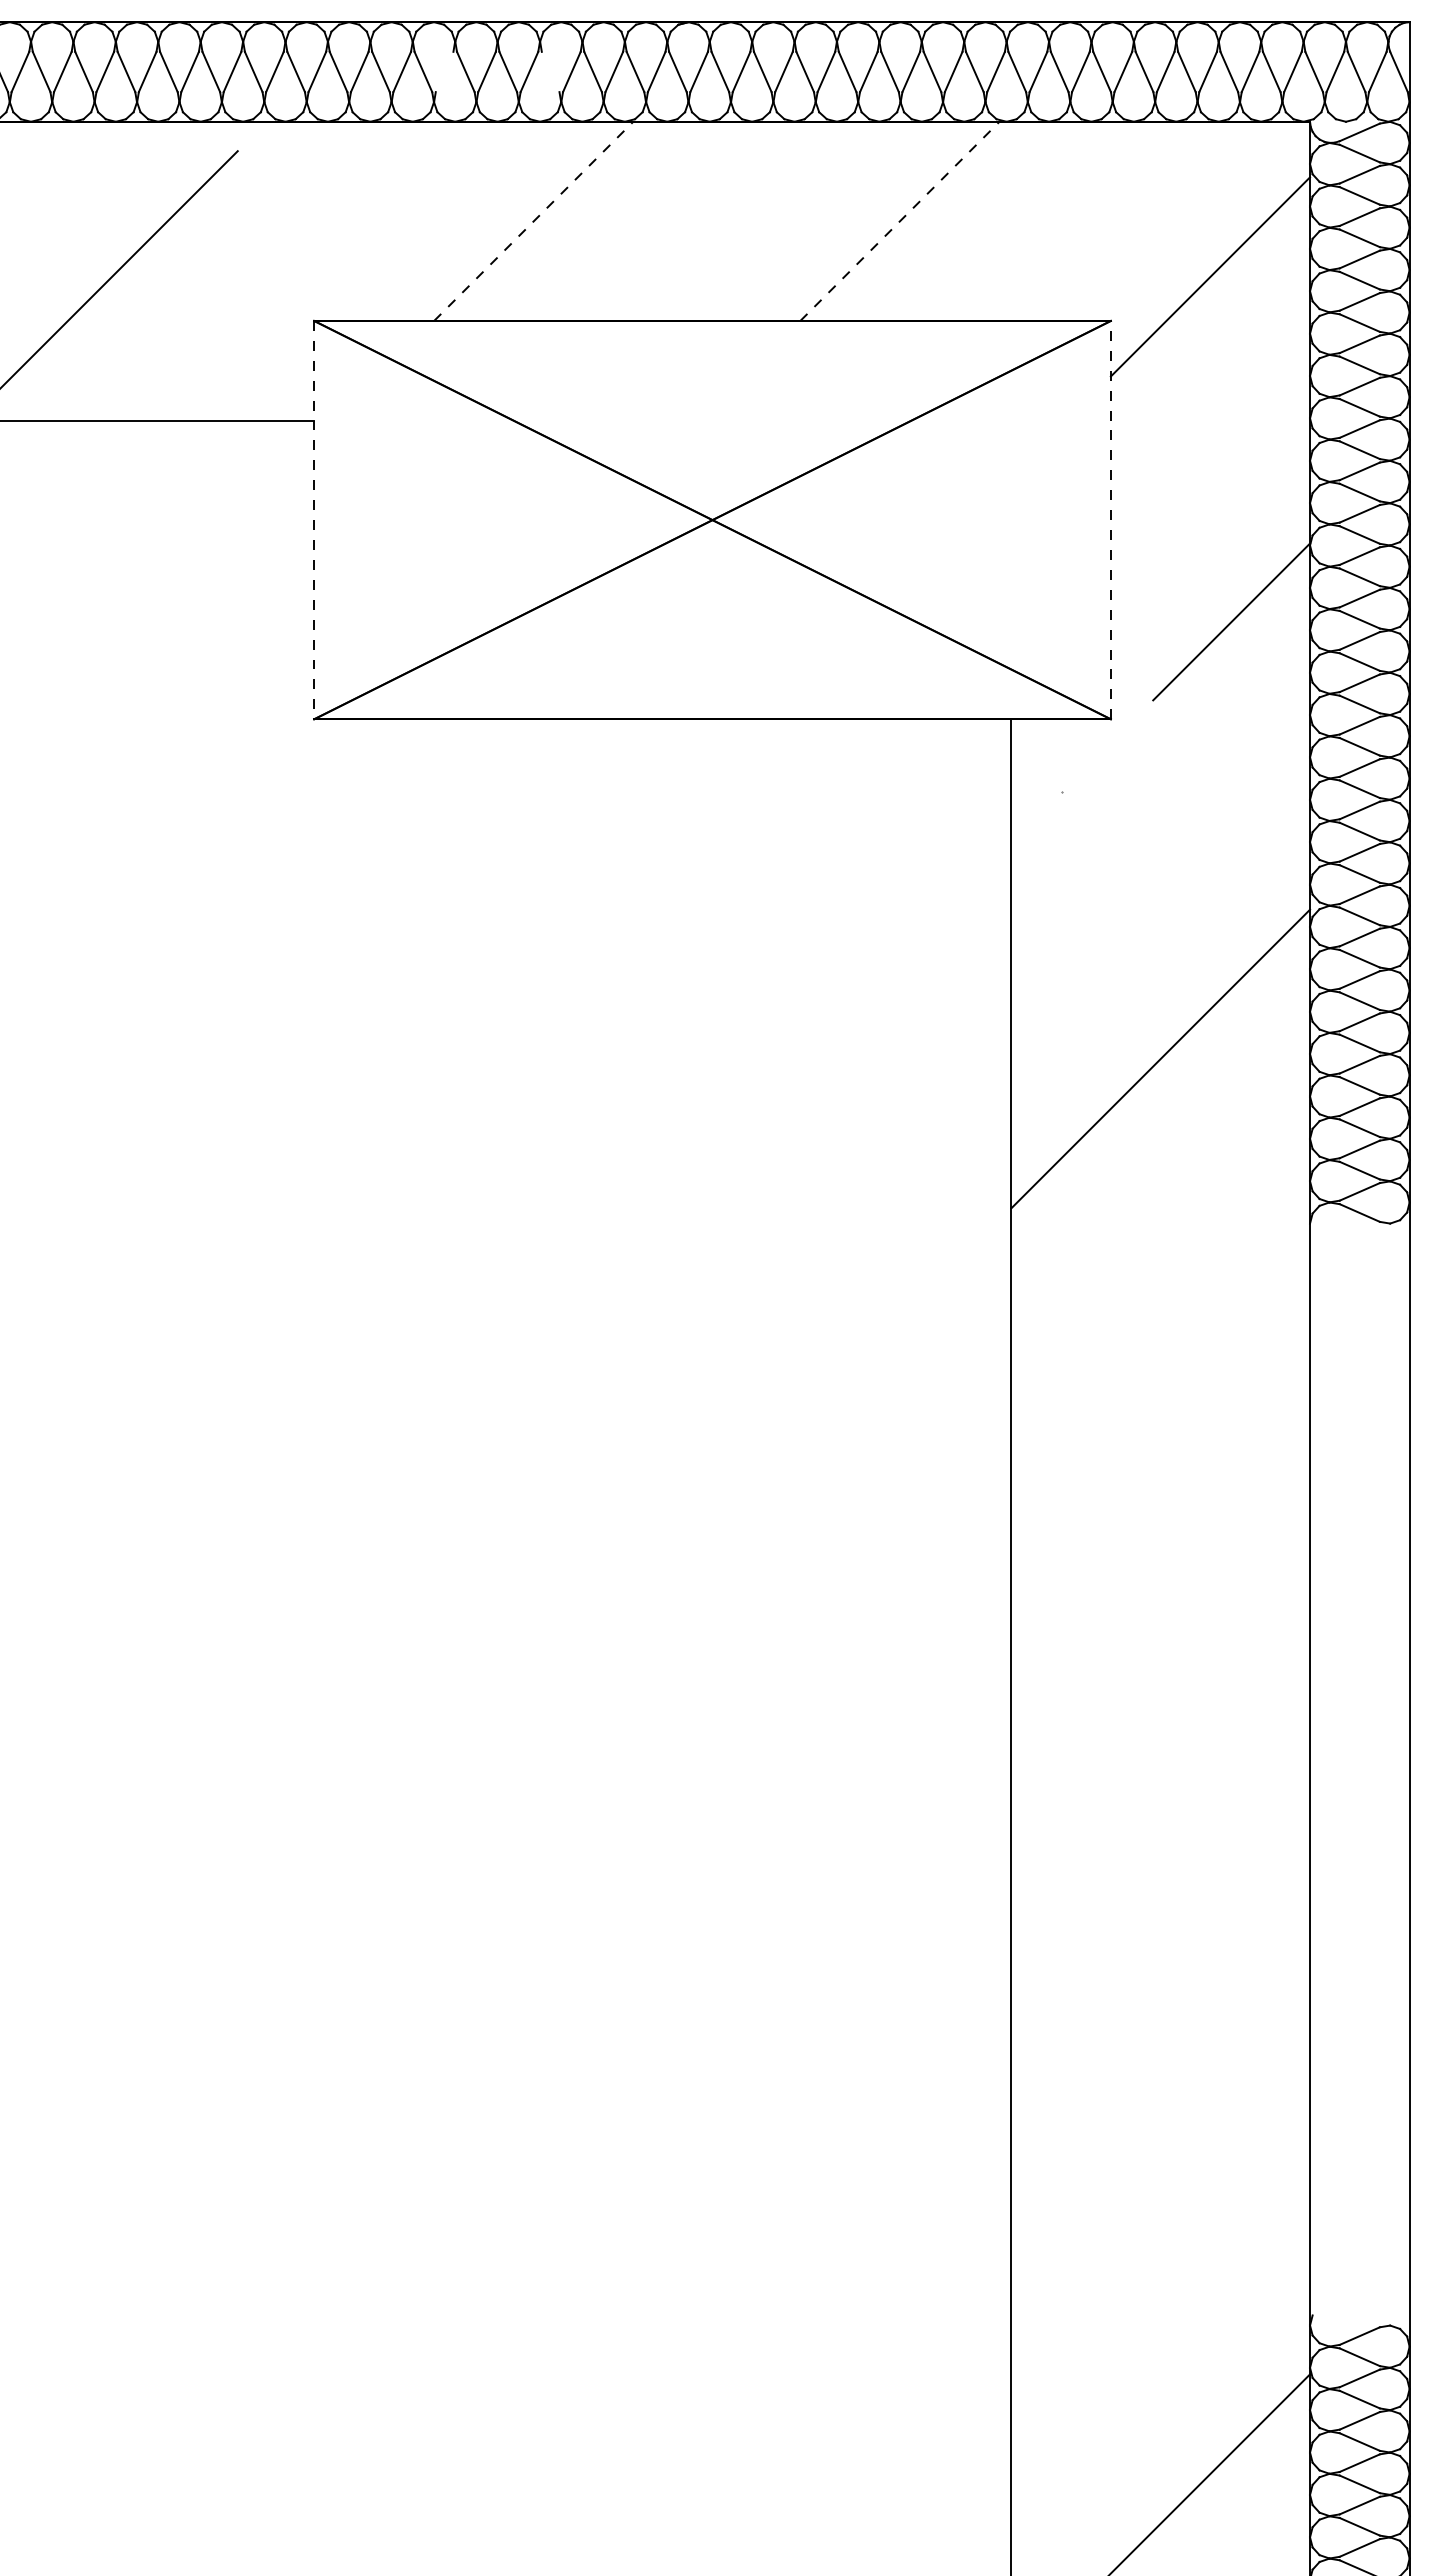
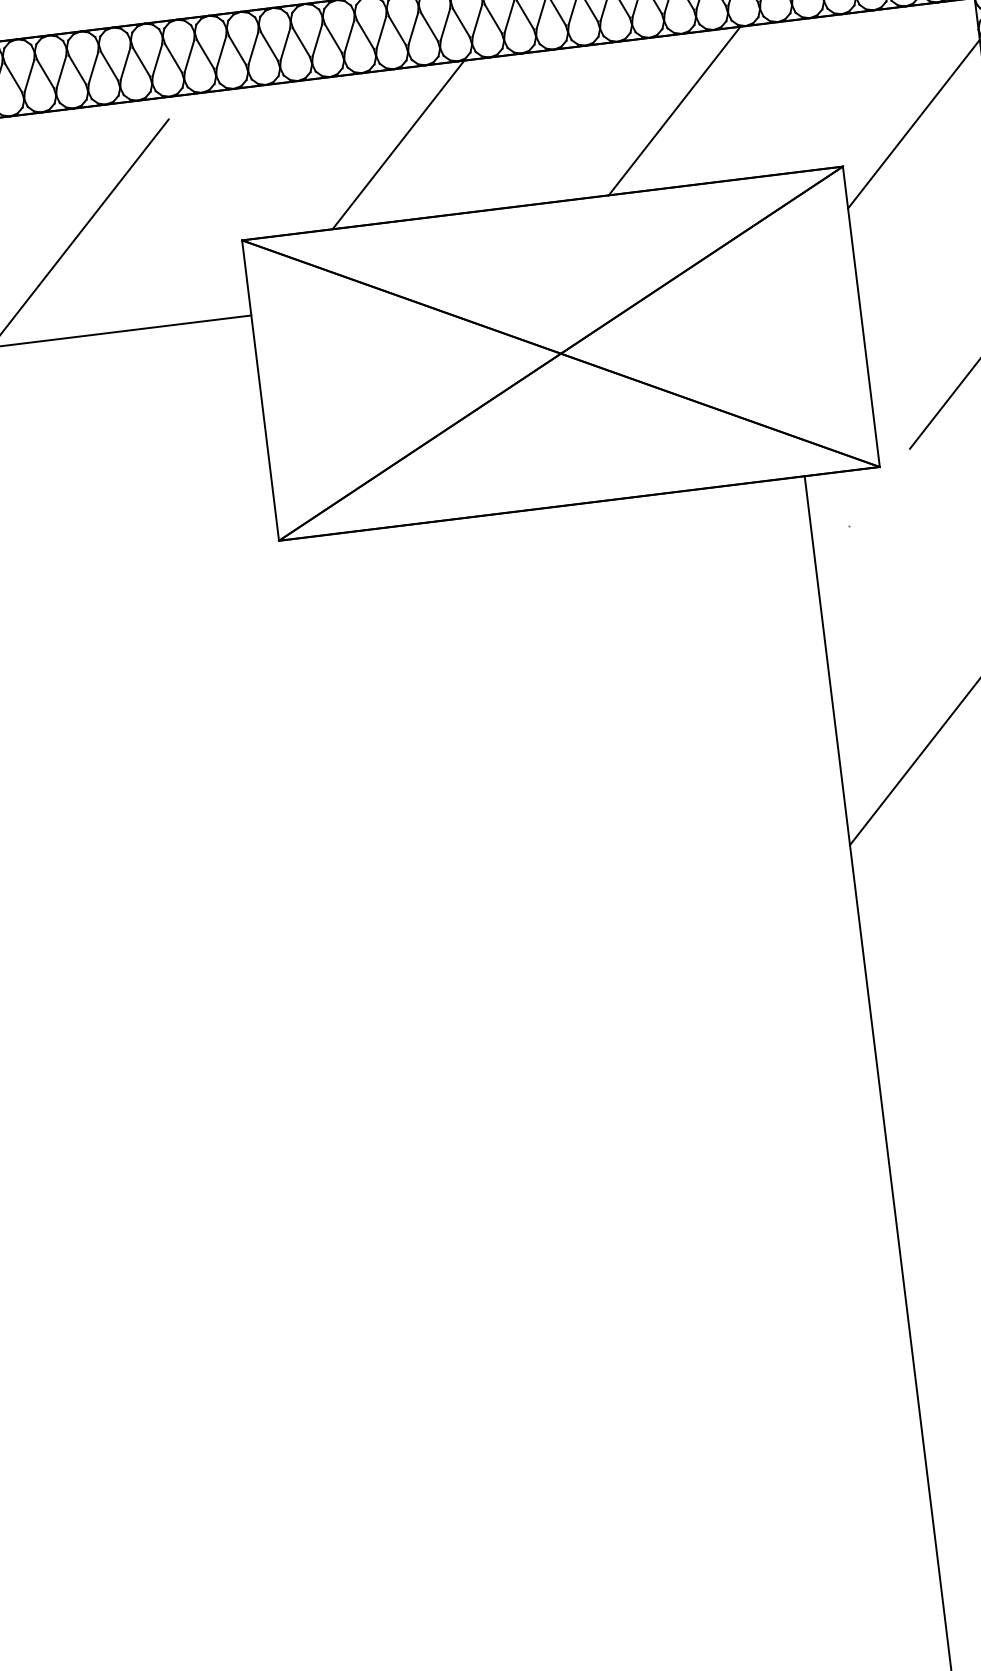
line: (444, 71) -> (317, 40), added
line: (550, 71) -> (397, 30), added
line: (533, 221) -> (398, 145), dashed -> solid
line: (899, 221) -> (674, 111), dashed -> solid
line: (1110, 519) -> (861, 316), dashed -> solid
line: (314, 520) -> (260, 390), dashed -> solid

